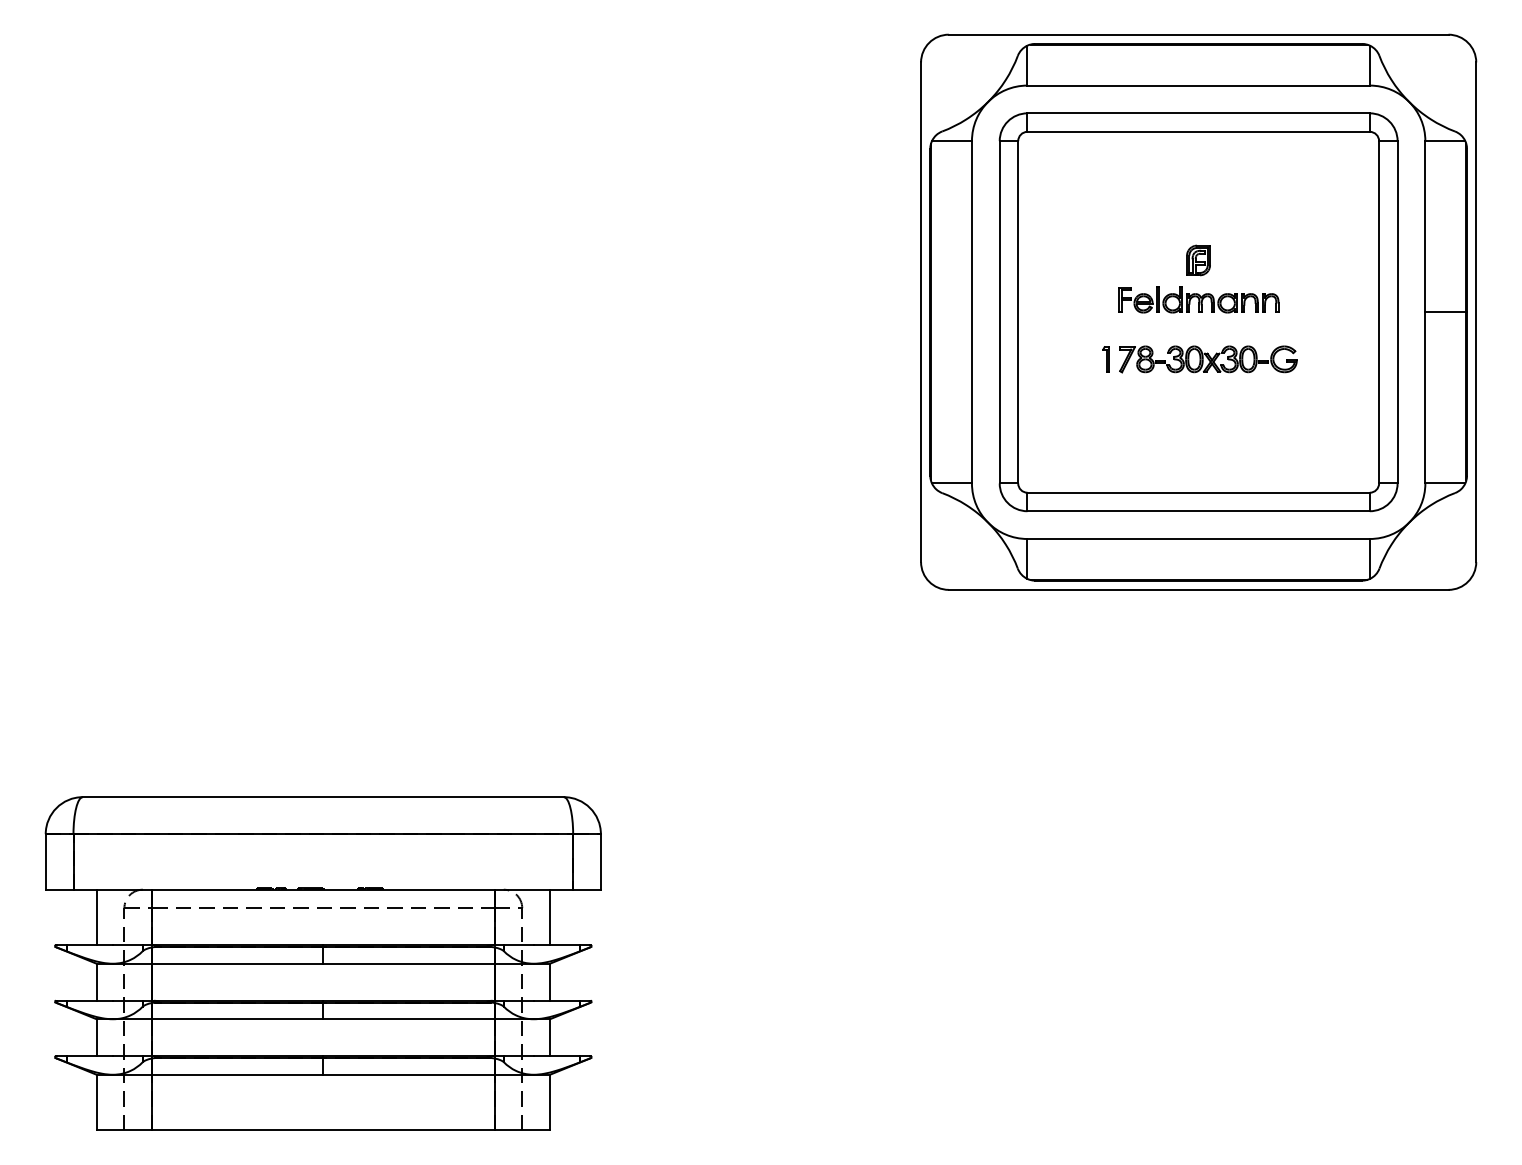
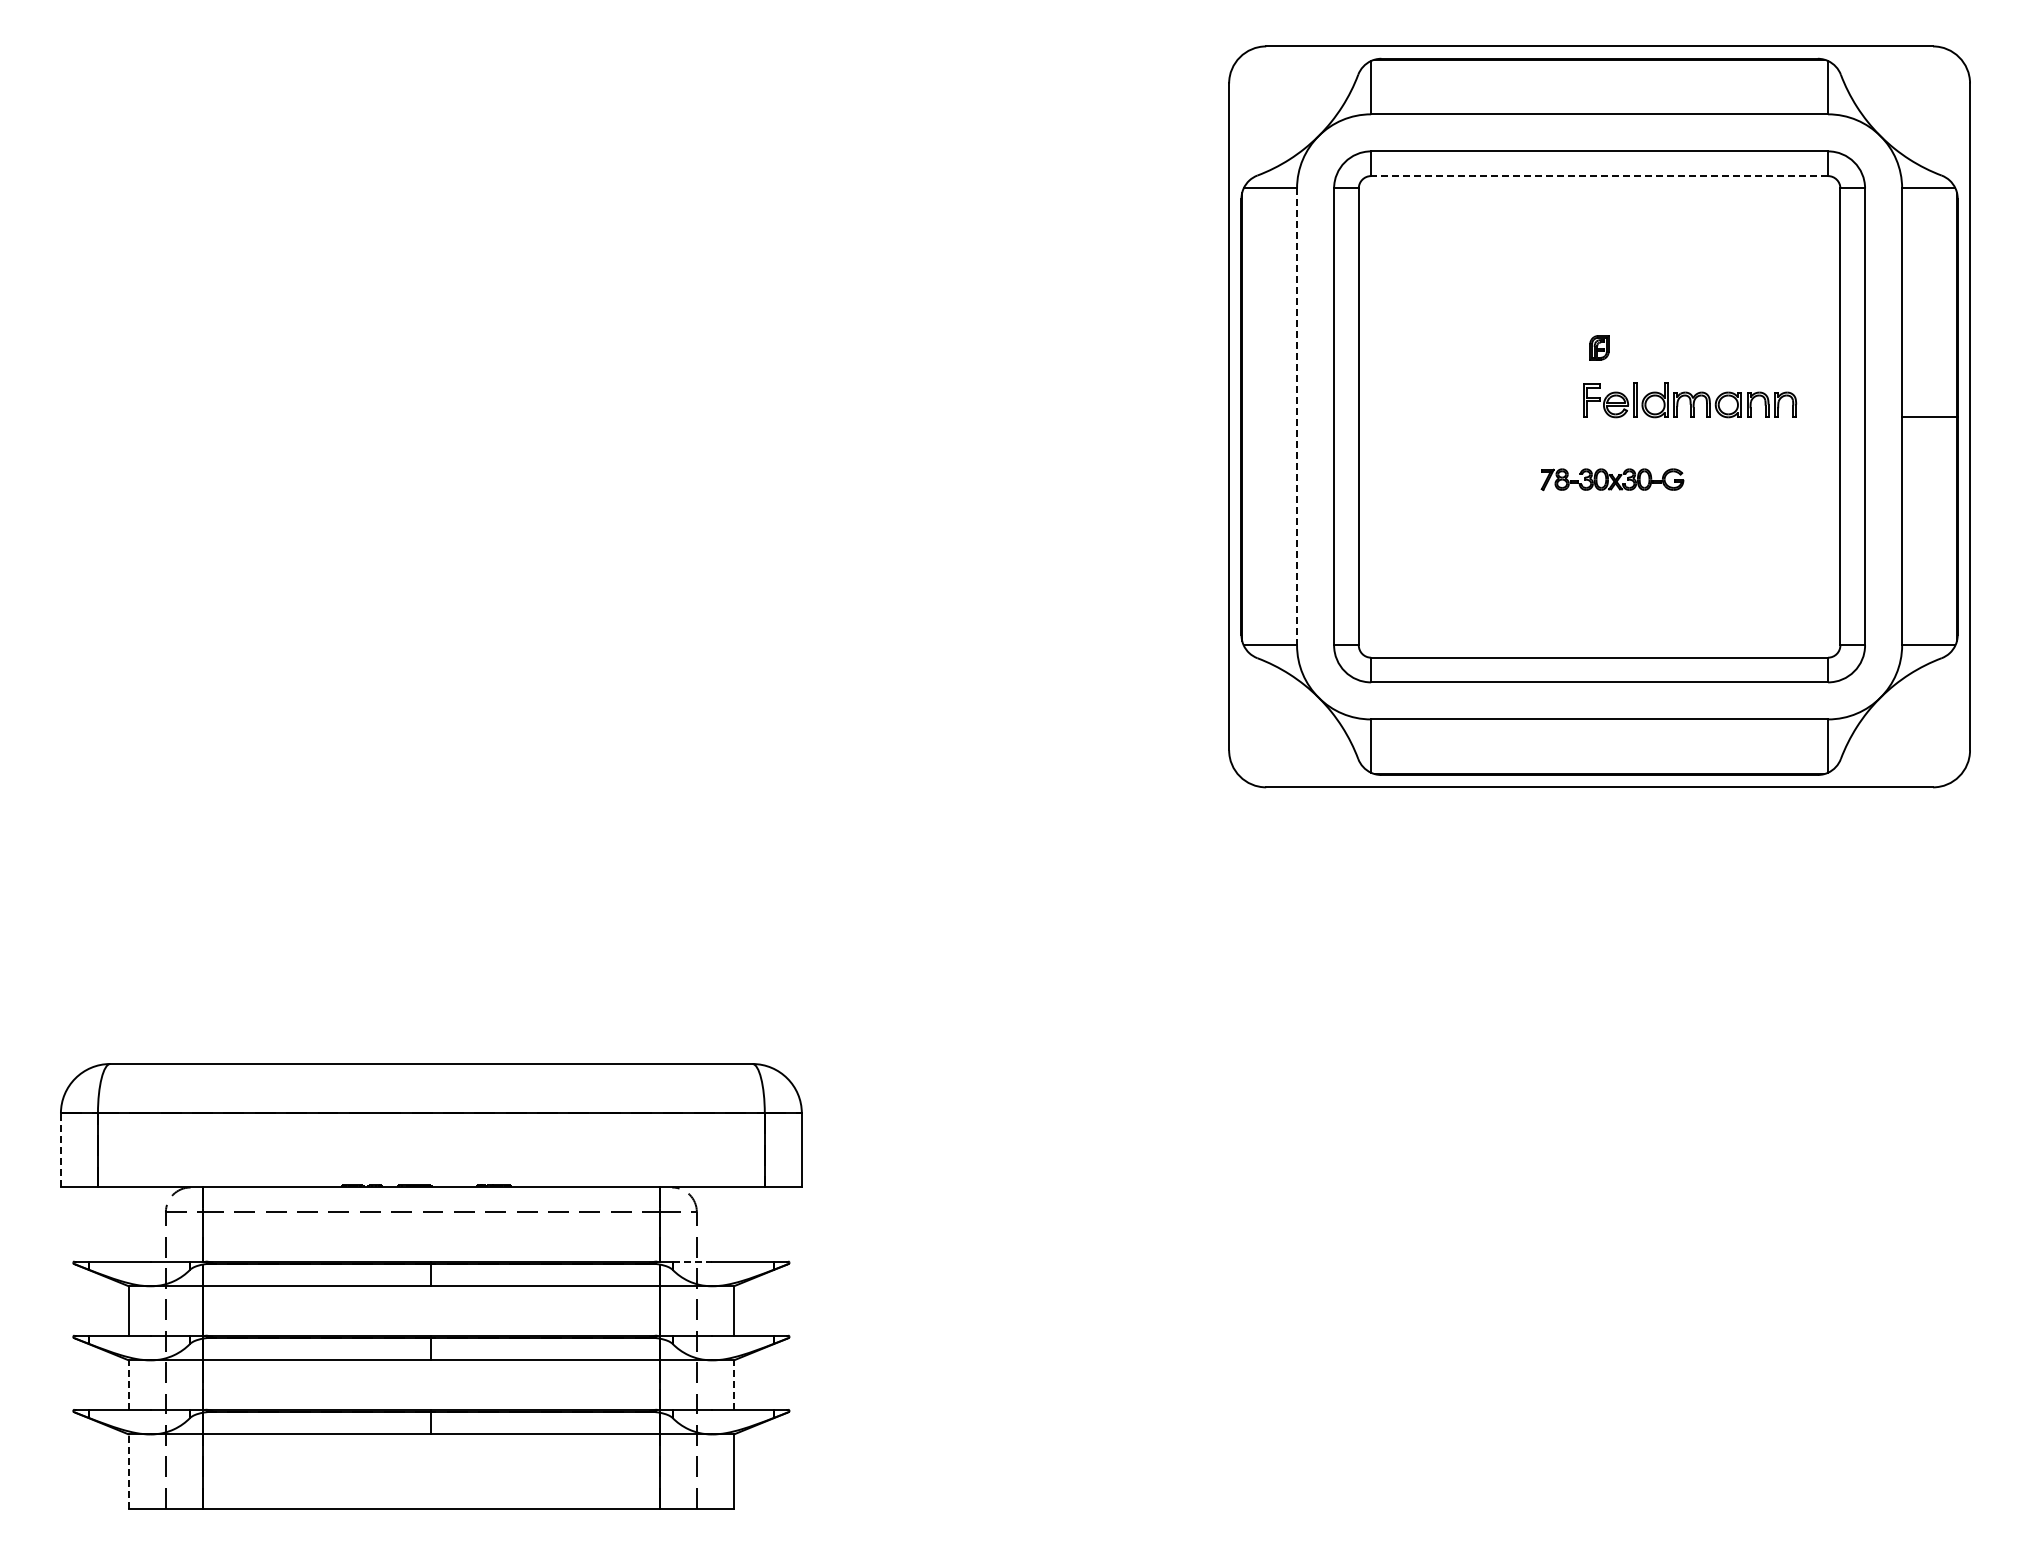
line: (1198, 132) -> (1599, 176), solid -> dashed
part: (1198, 260) -> (1599, 347), size x0.6
part: (1199, 300) -> (1690, 400), moved
line: (972, 312) -> (1297, 417), solid -> dashed
part: (1105, 359) -> (1475, 479), removed
part: (1208, 359) -> (1612, 479), size x0.6
line: (45, 861) -> (60, 1149), solid -> dashed
line: (96, 917) -> (128, 1224), removed
line: (549, 917) -> (733, 1224), removed
line: (518, 945) -> (692, 1261), solid -> dashed
line: (96, 1038) -> (128, 1385), solid -> dashed
line: (549, 1038) -> (733, 1385), solid -> dashed
line: (96, 1102) -> (128, 1471), solid -> dashed

